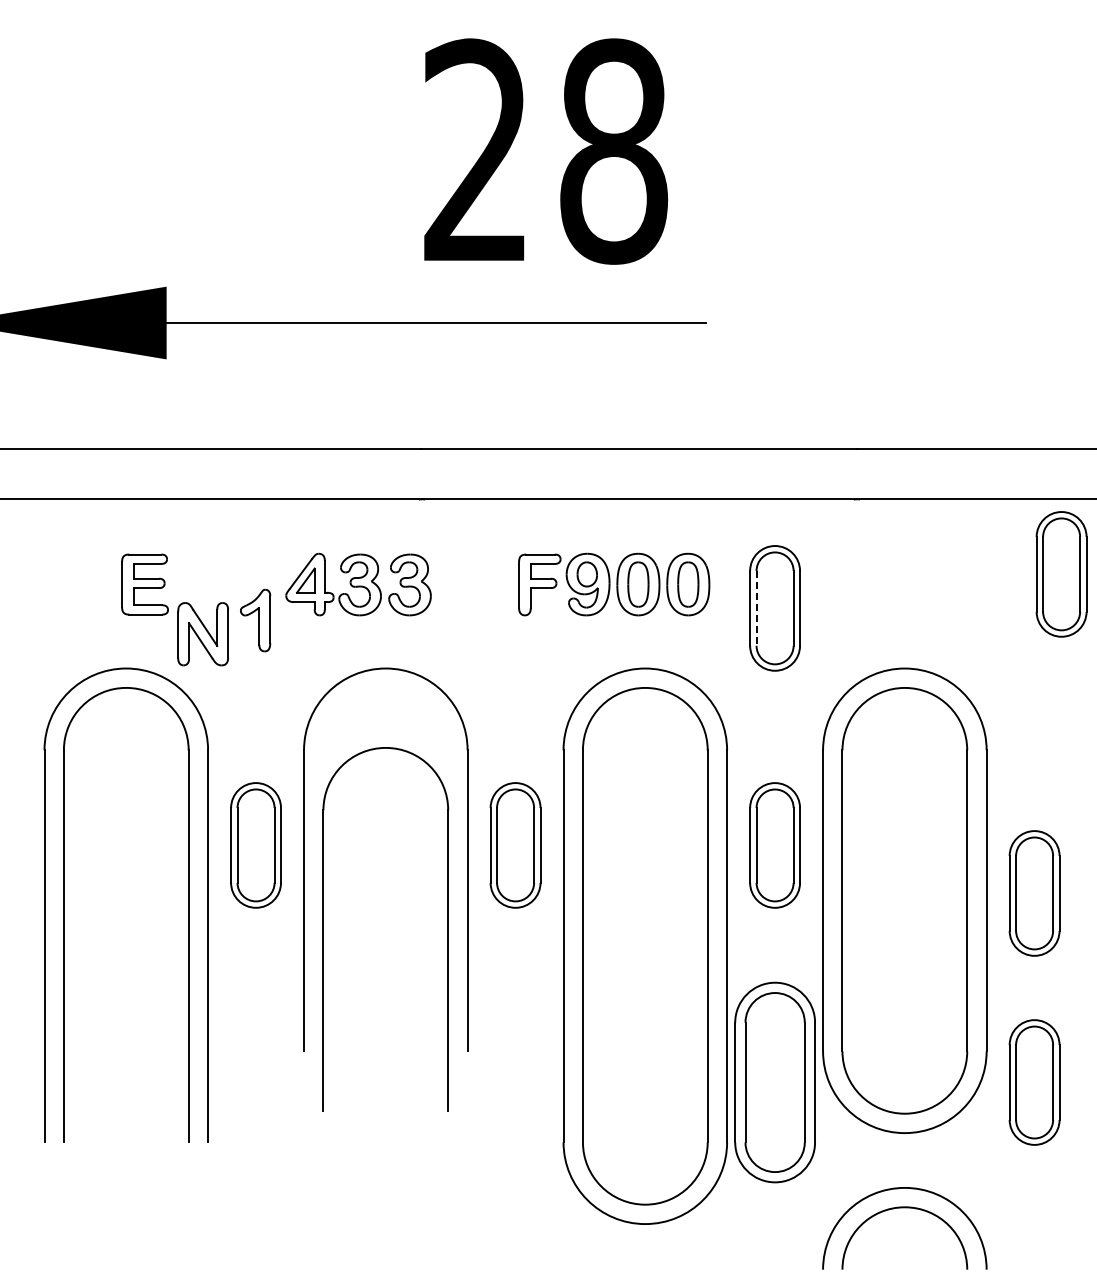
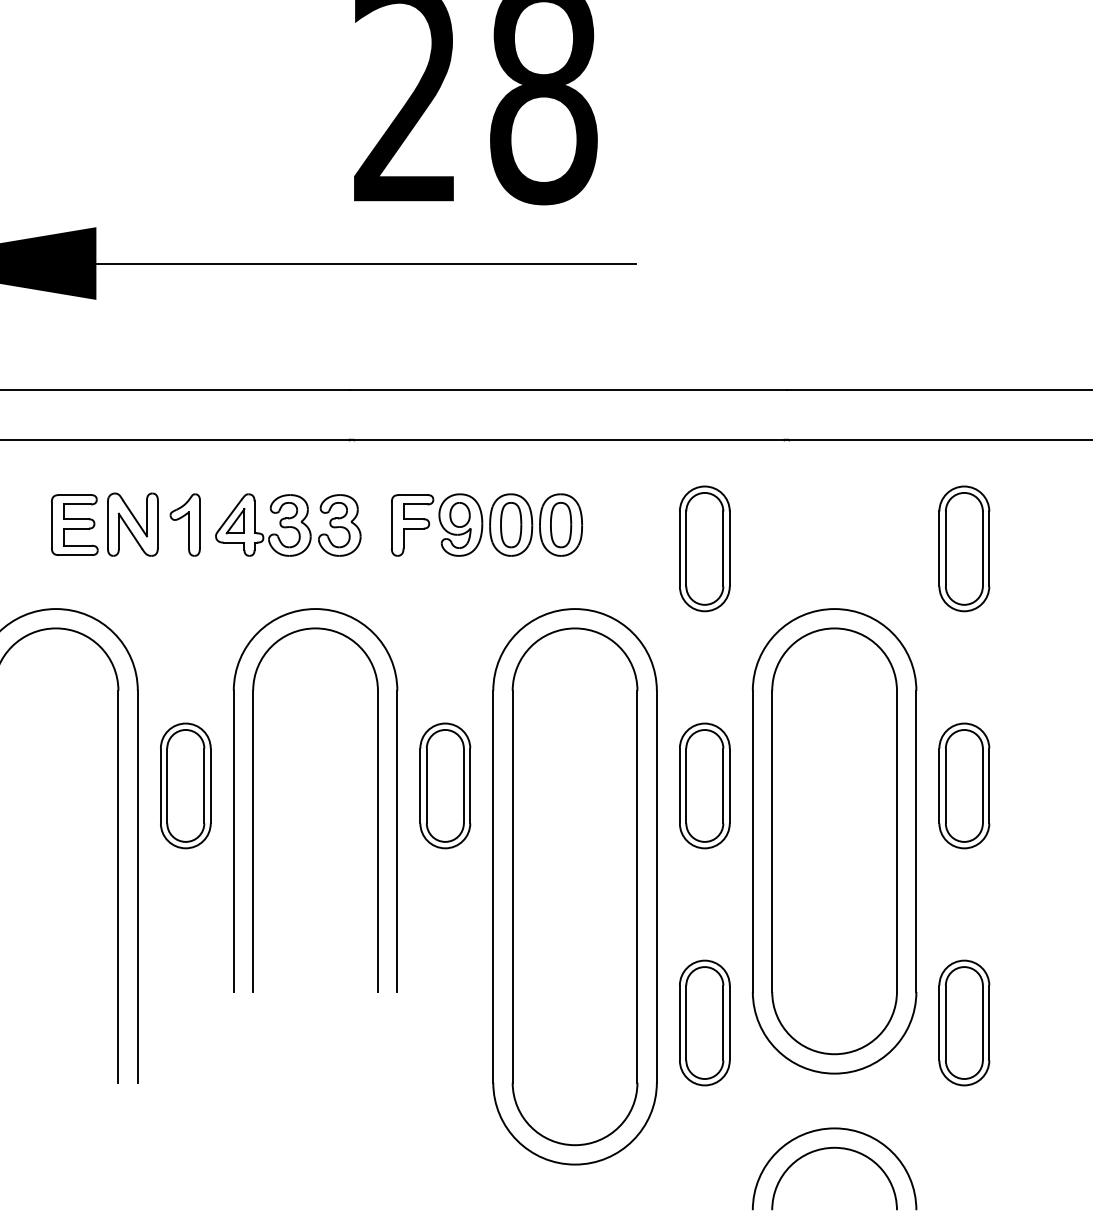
part: (1061, 574) -> (964, 549), moved
part: (614, 584) -> (487, 525), moved
line: (756, 608) -> (686, 549), dashed -> solid
part: (255, 620) -> (185, 525), moved
part: (202, 634) -> (132, 525), moved
part: (1034, 893) -> (964, 786), moved
part: (323, 929) -> (253, 810), moved
part: (774, 1082) -> (704, 1023), size x0.62

